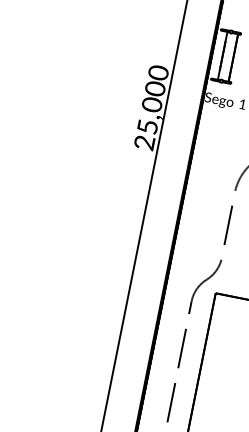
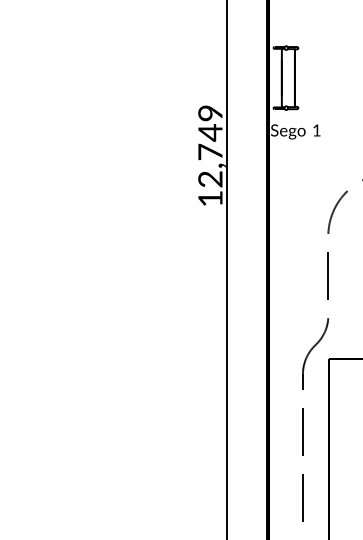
text: (151, 107) -> (210, 155), 25,000 -> 12,749

